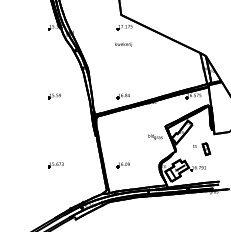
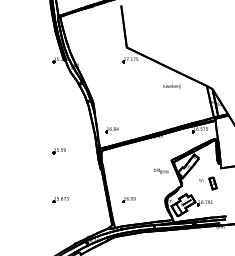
text: (122, 44) -> (171, 86), moved
part: (53, 96) -> (58, 151), moved
part: (122, 96) -> (111, 130), moved

